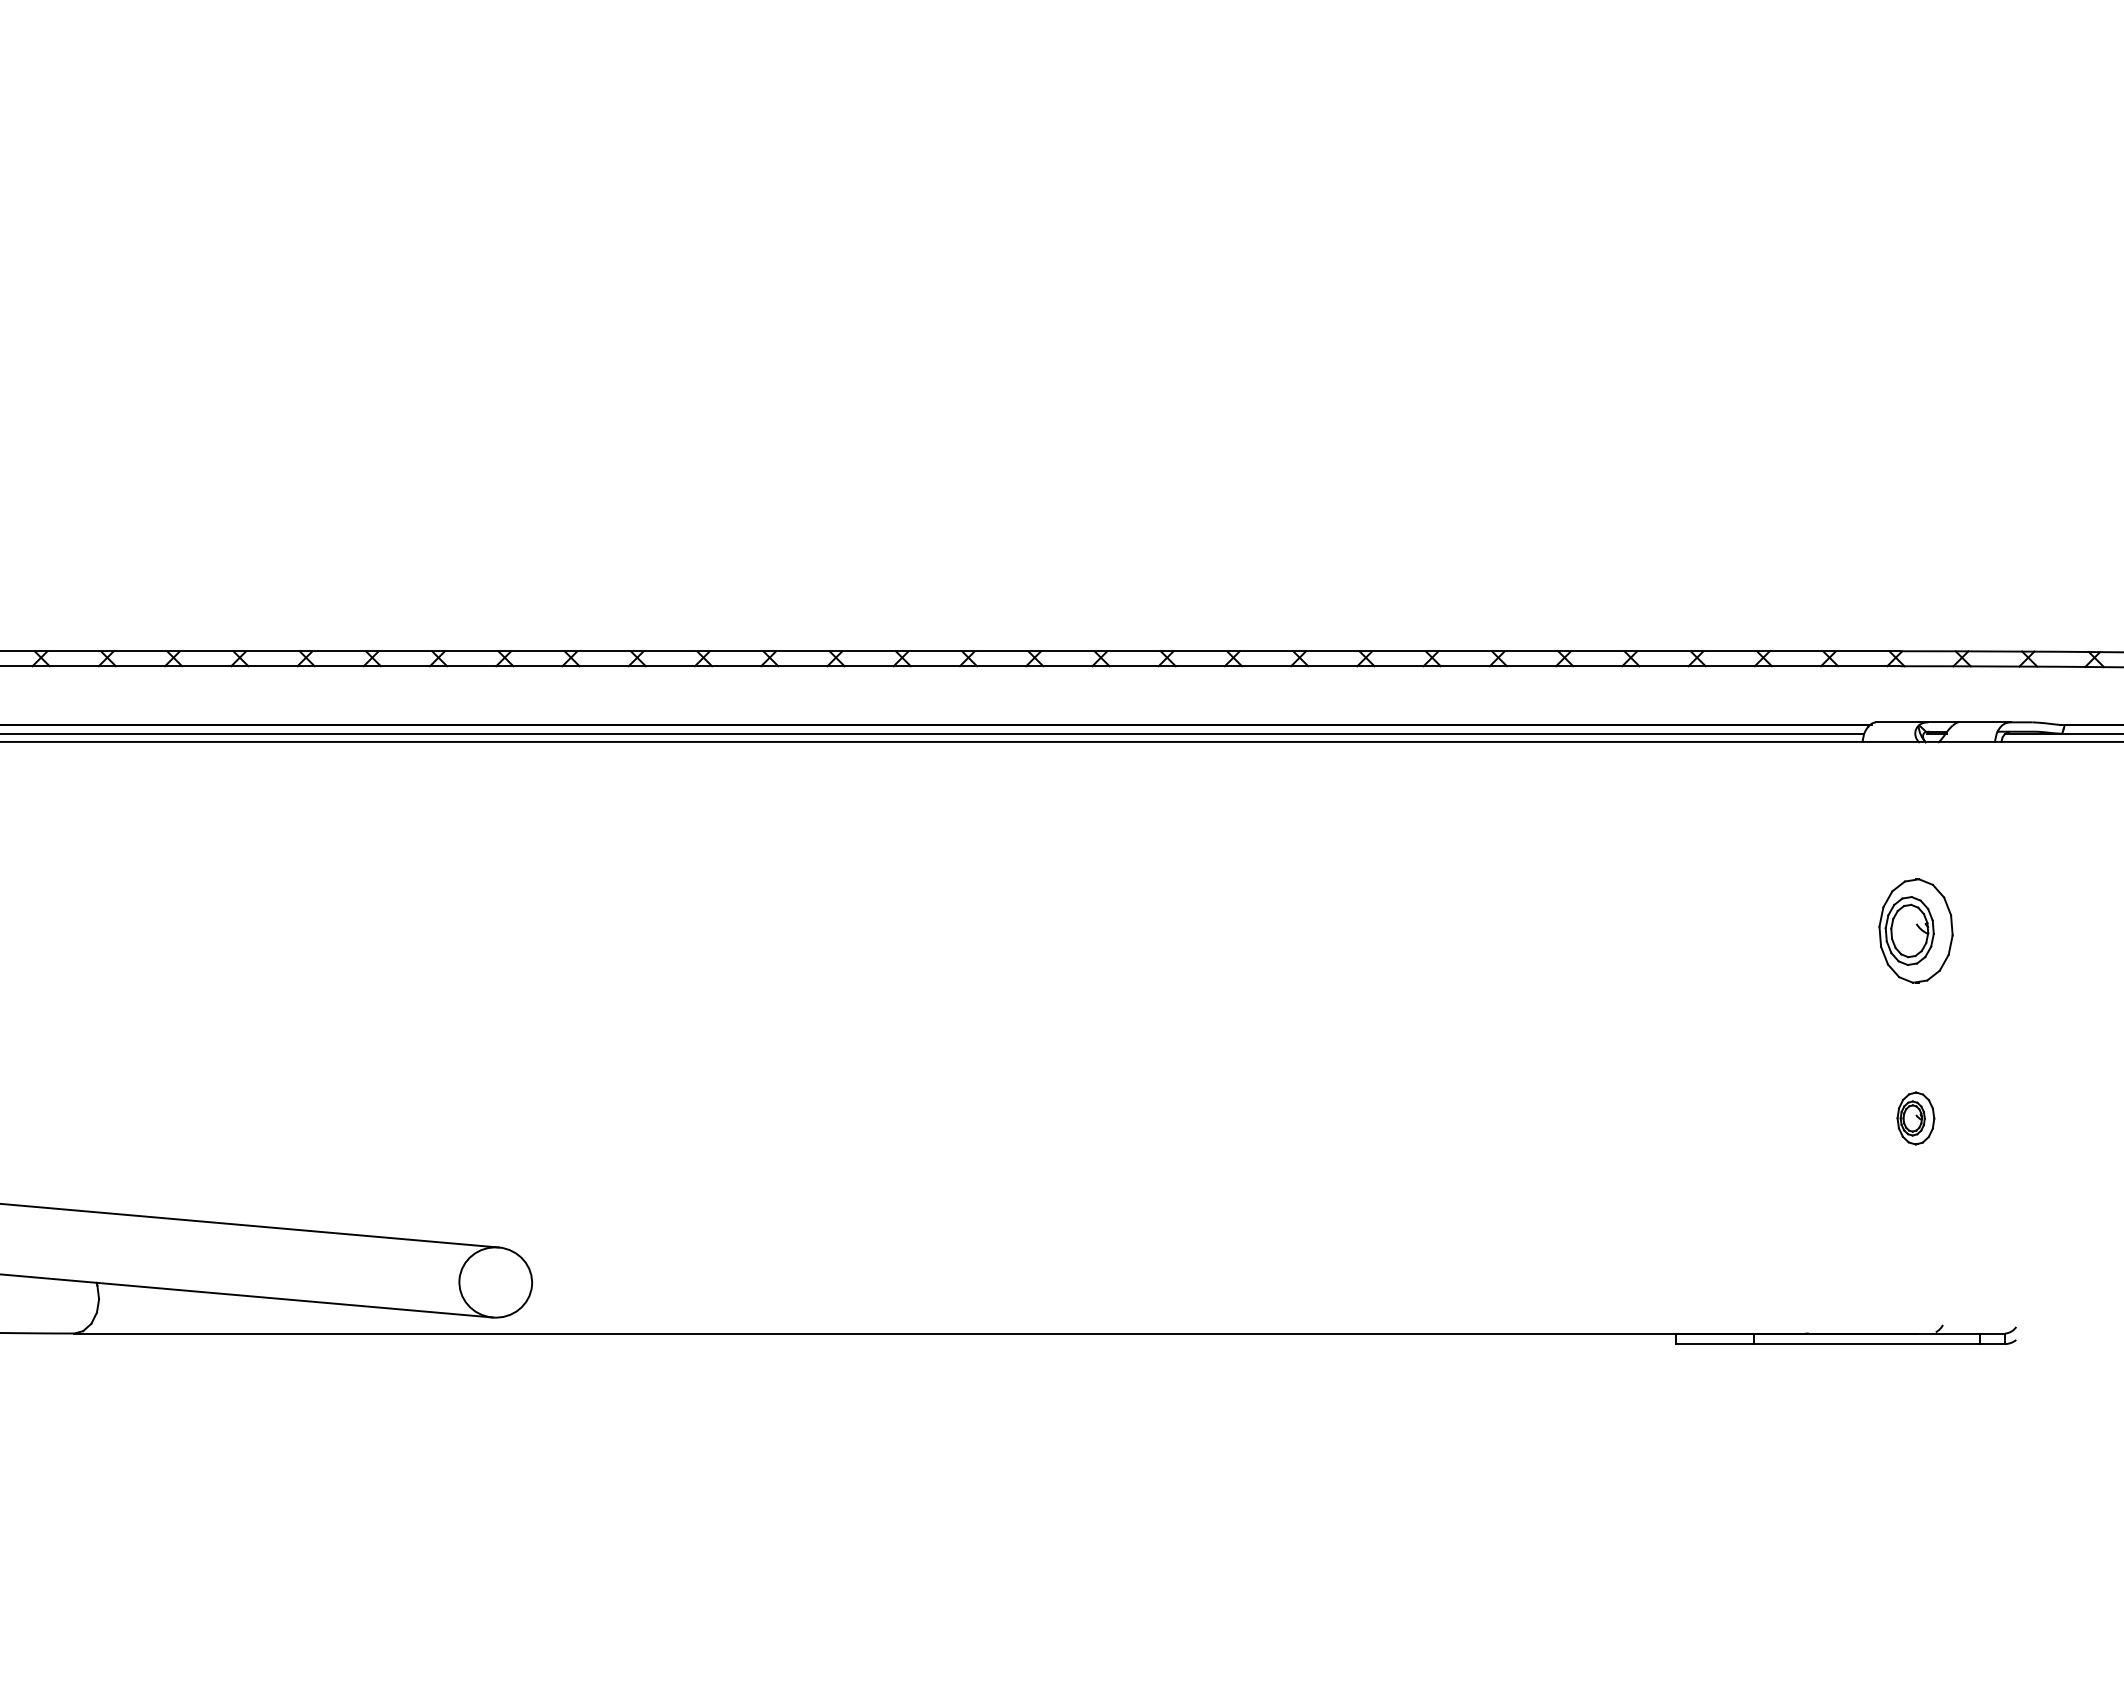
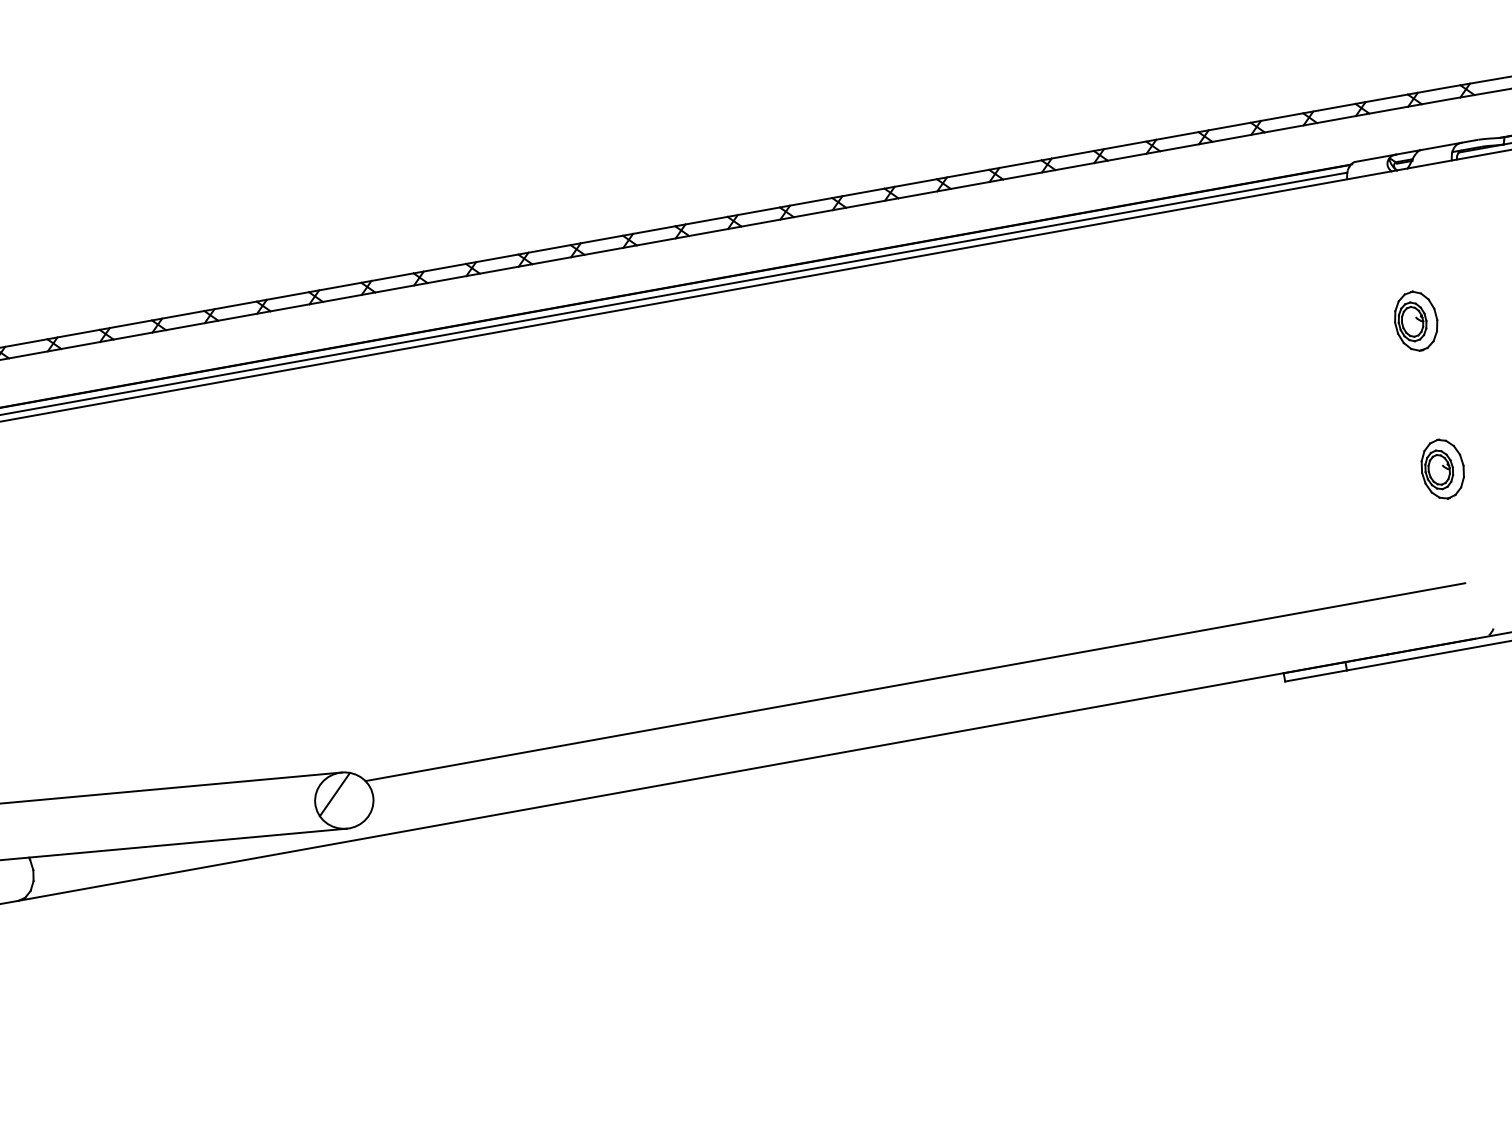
part: (1915, 931) -> (1415, 321), size x0.71
part: (1915, 1118) -> (1442, 469), size x1.43
line: (1222, 1263) -> (915, 682), added
line: (485, 1272) -> (334, 794), added

